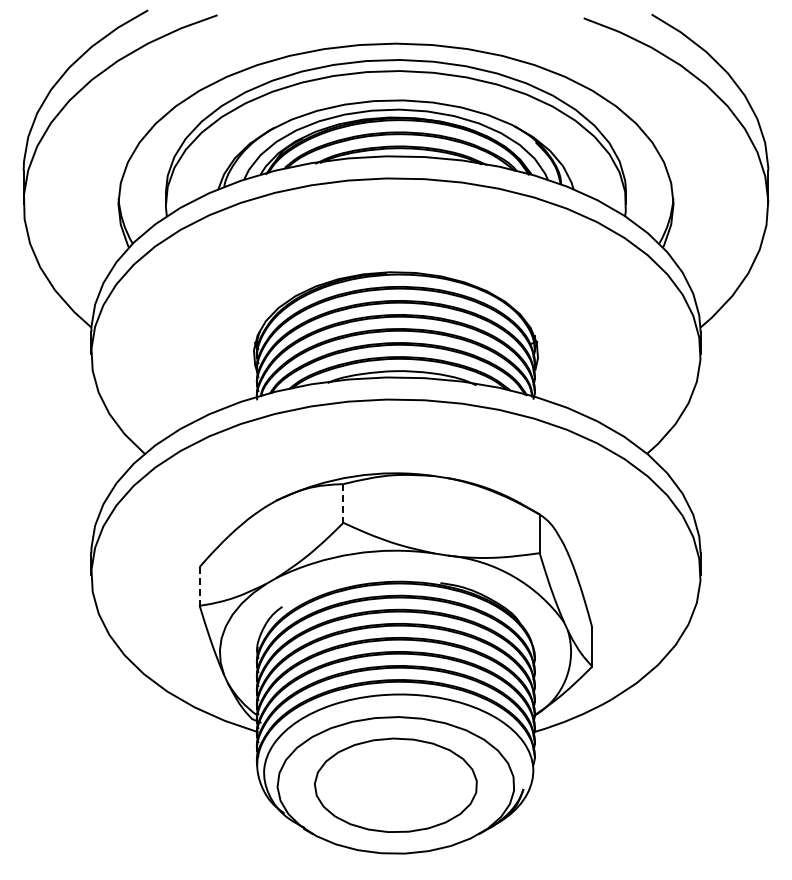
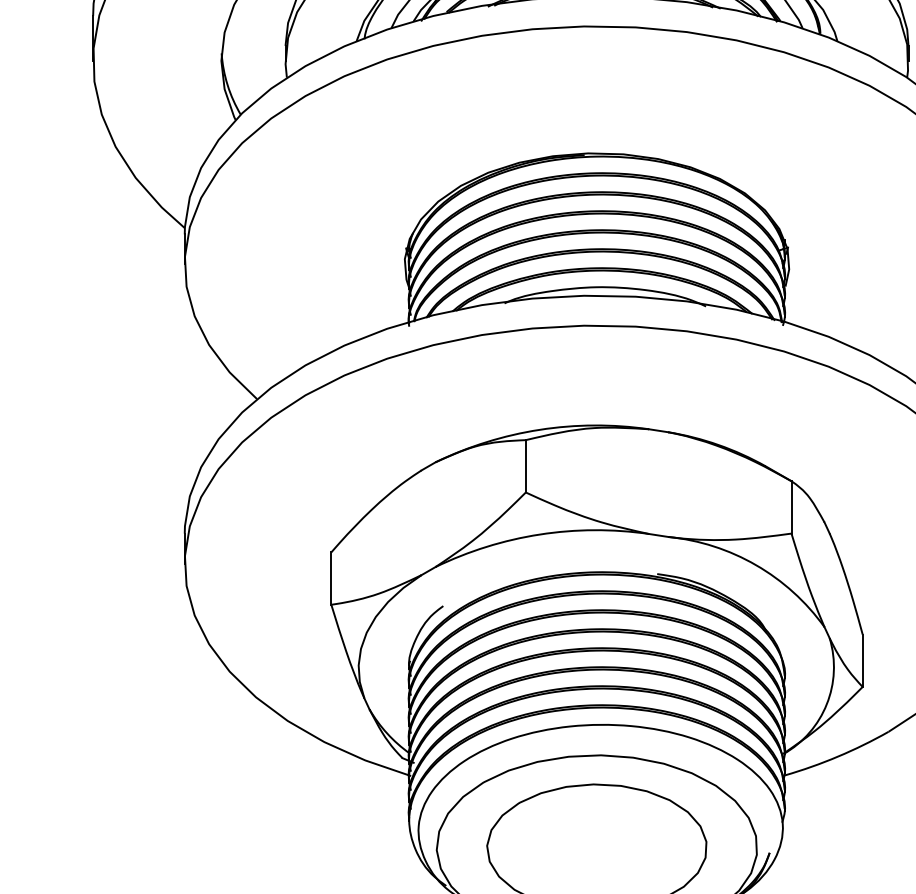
line: (343, 503) -> (525, 466), dashed -> solid
line: (199, 586) -> (331, 578), dashed -> solid

